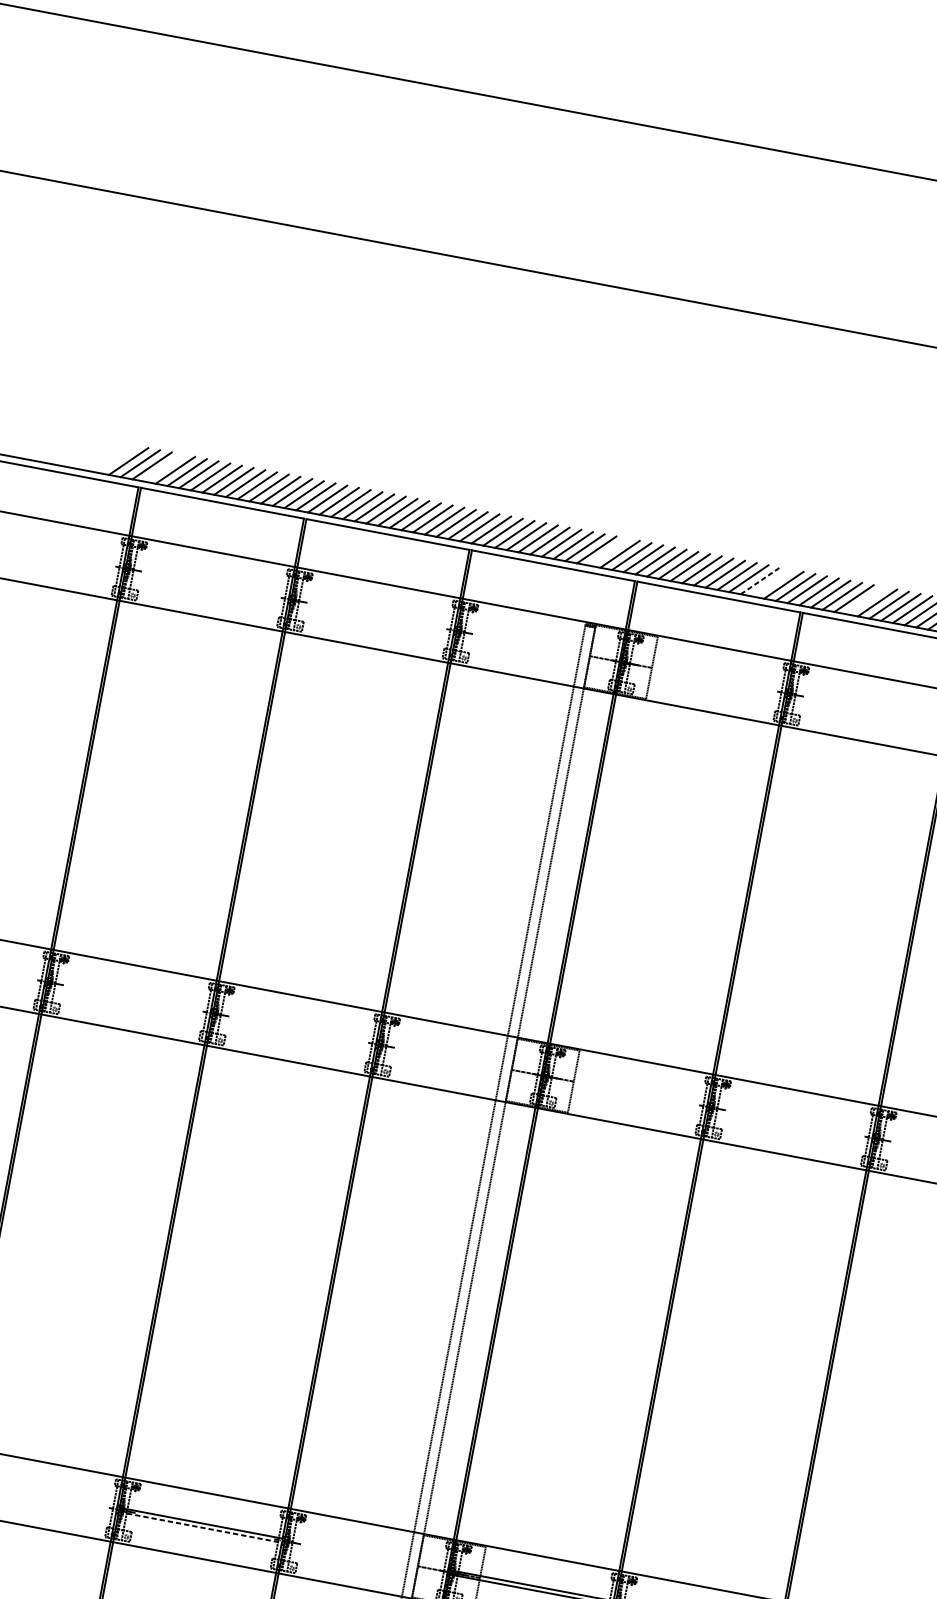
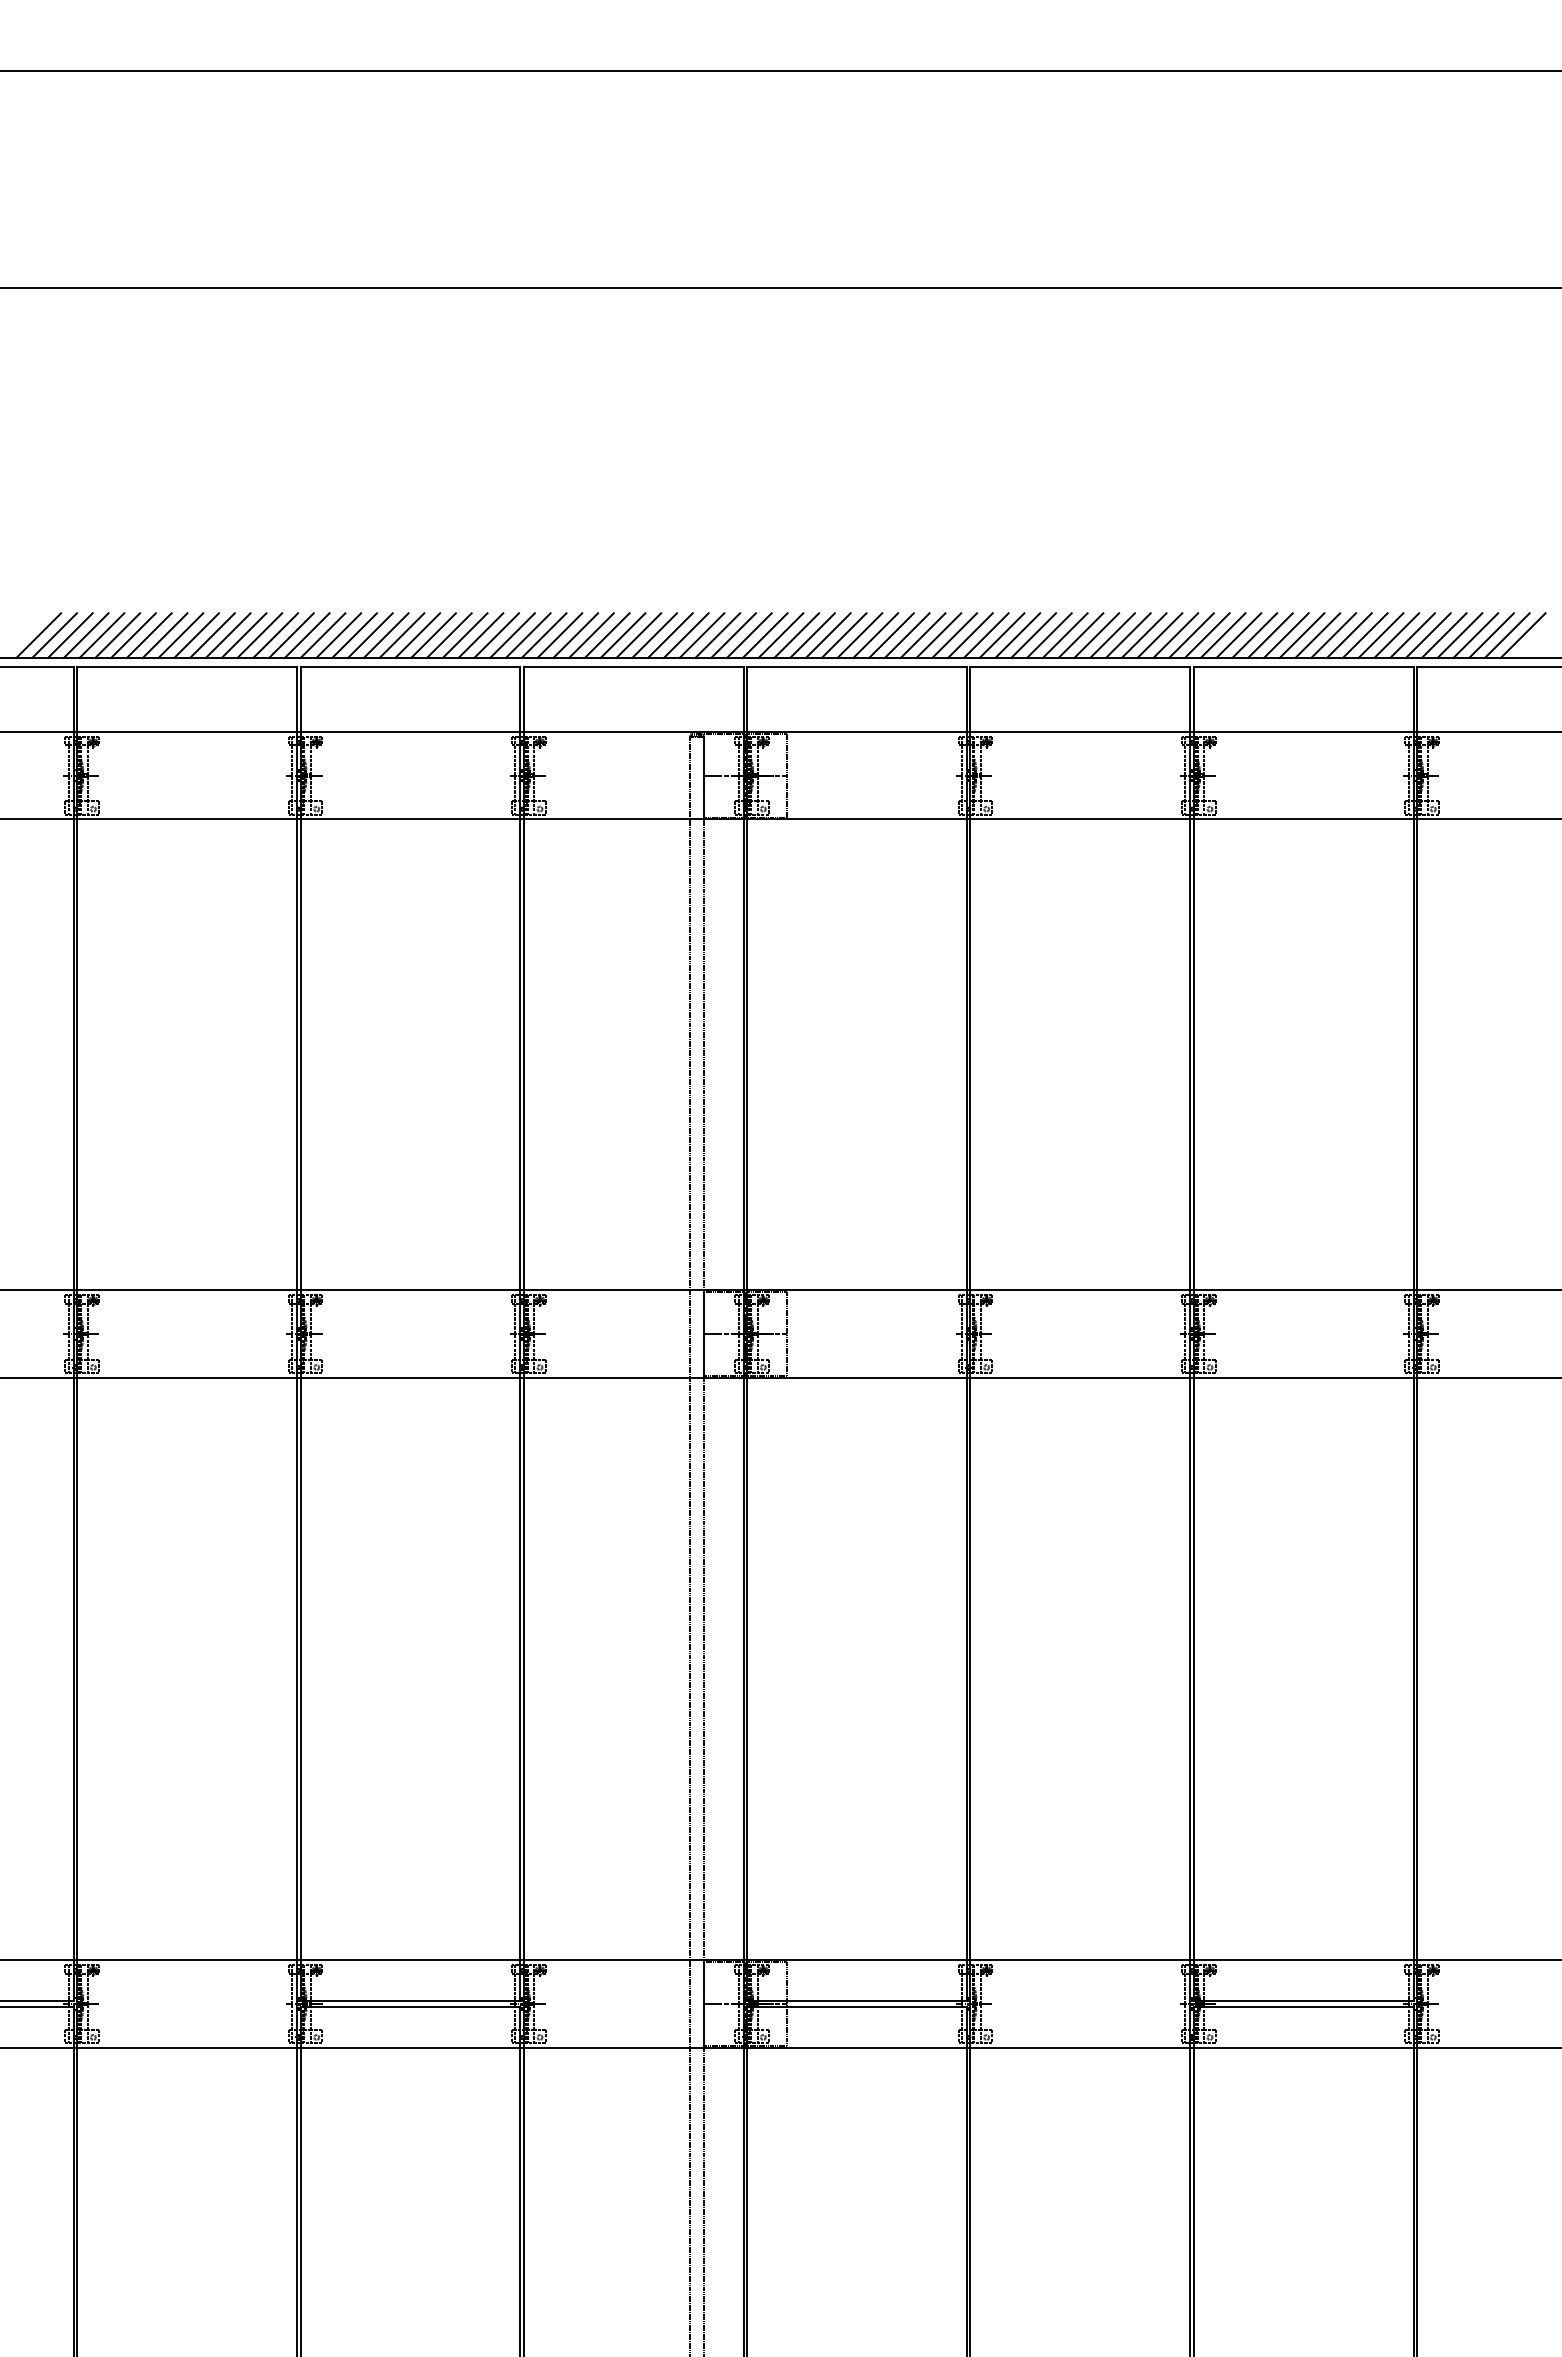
line: (116, 459) -> (38, 635), added
line: (163, 468) -> (101, 635), added
line: (607, 552) -> (701, 635), added
line: (760, 580) -> (907, 635), dashed -> solid
line: (771, 582) -> (922, 635), added
line: (865, 600) -> (1049, 635), added
line: (200, 1527) -> (410, 2006), dashed -> solid

